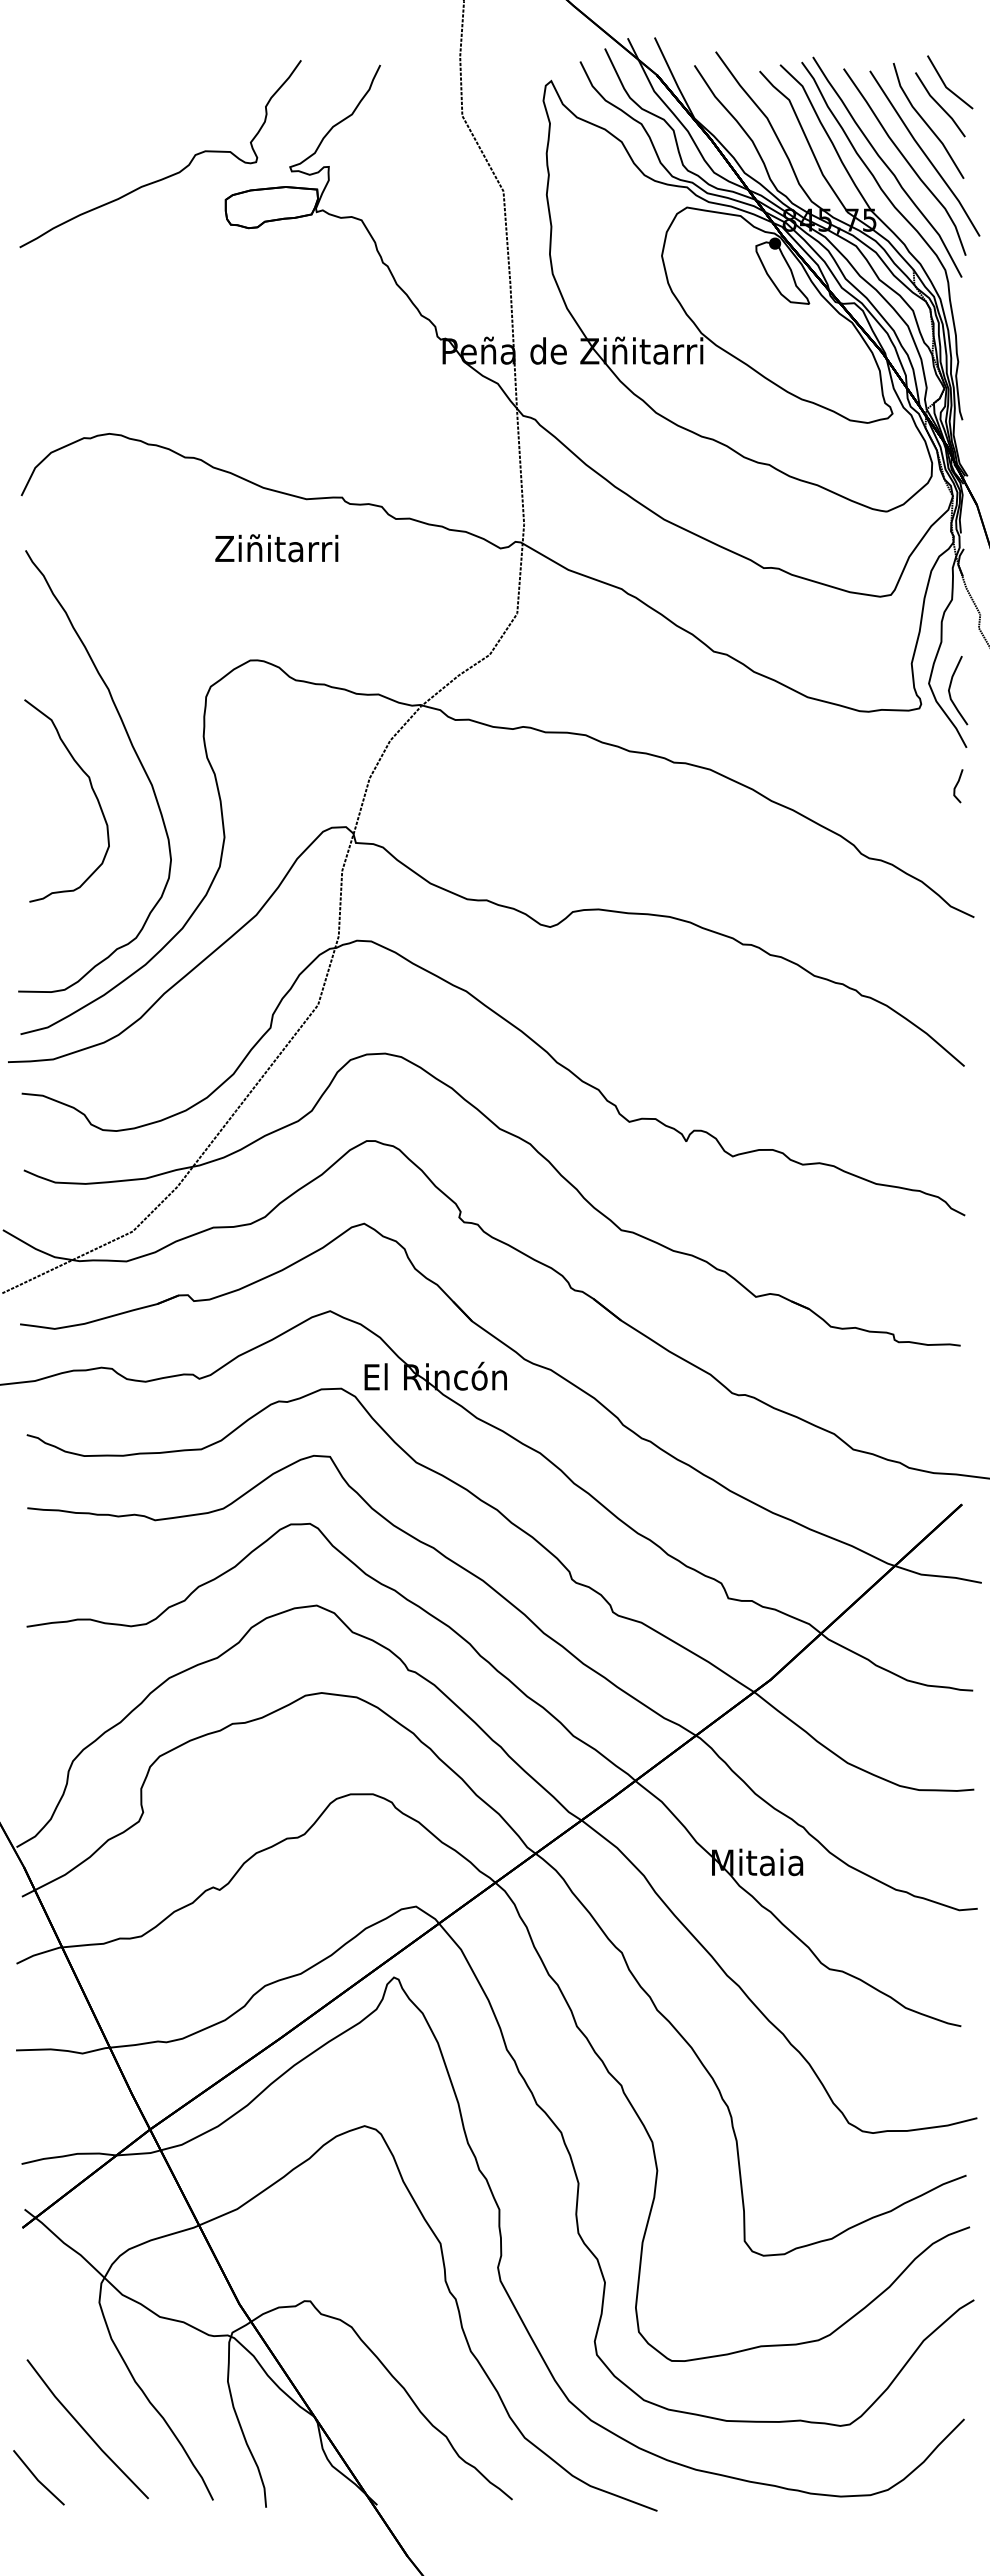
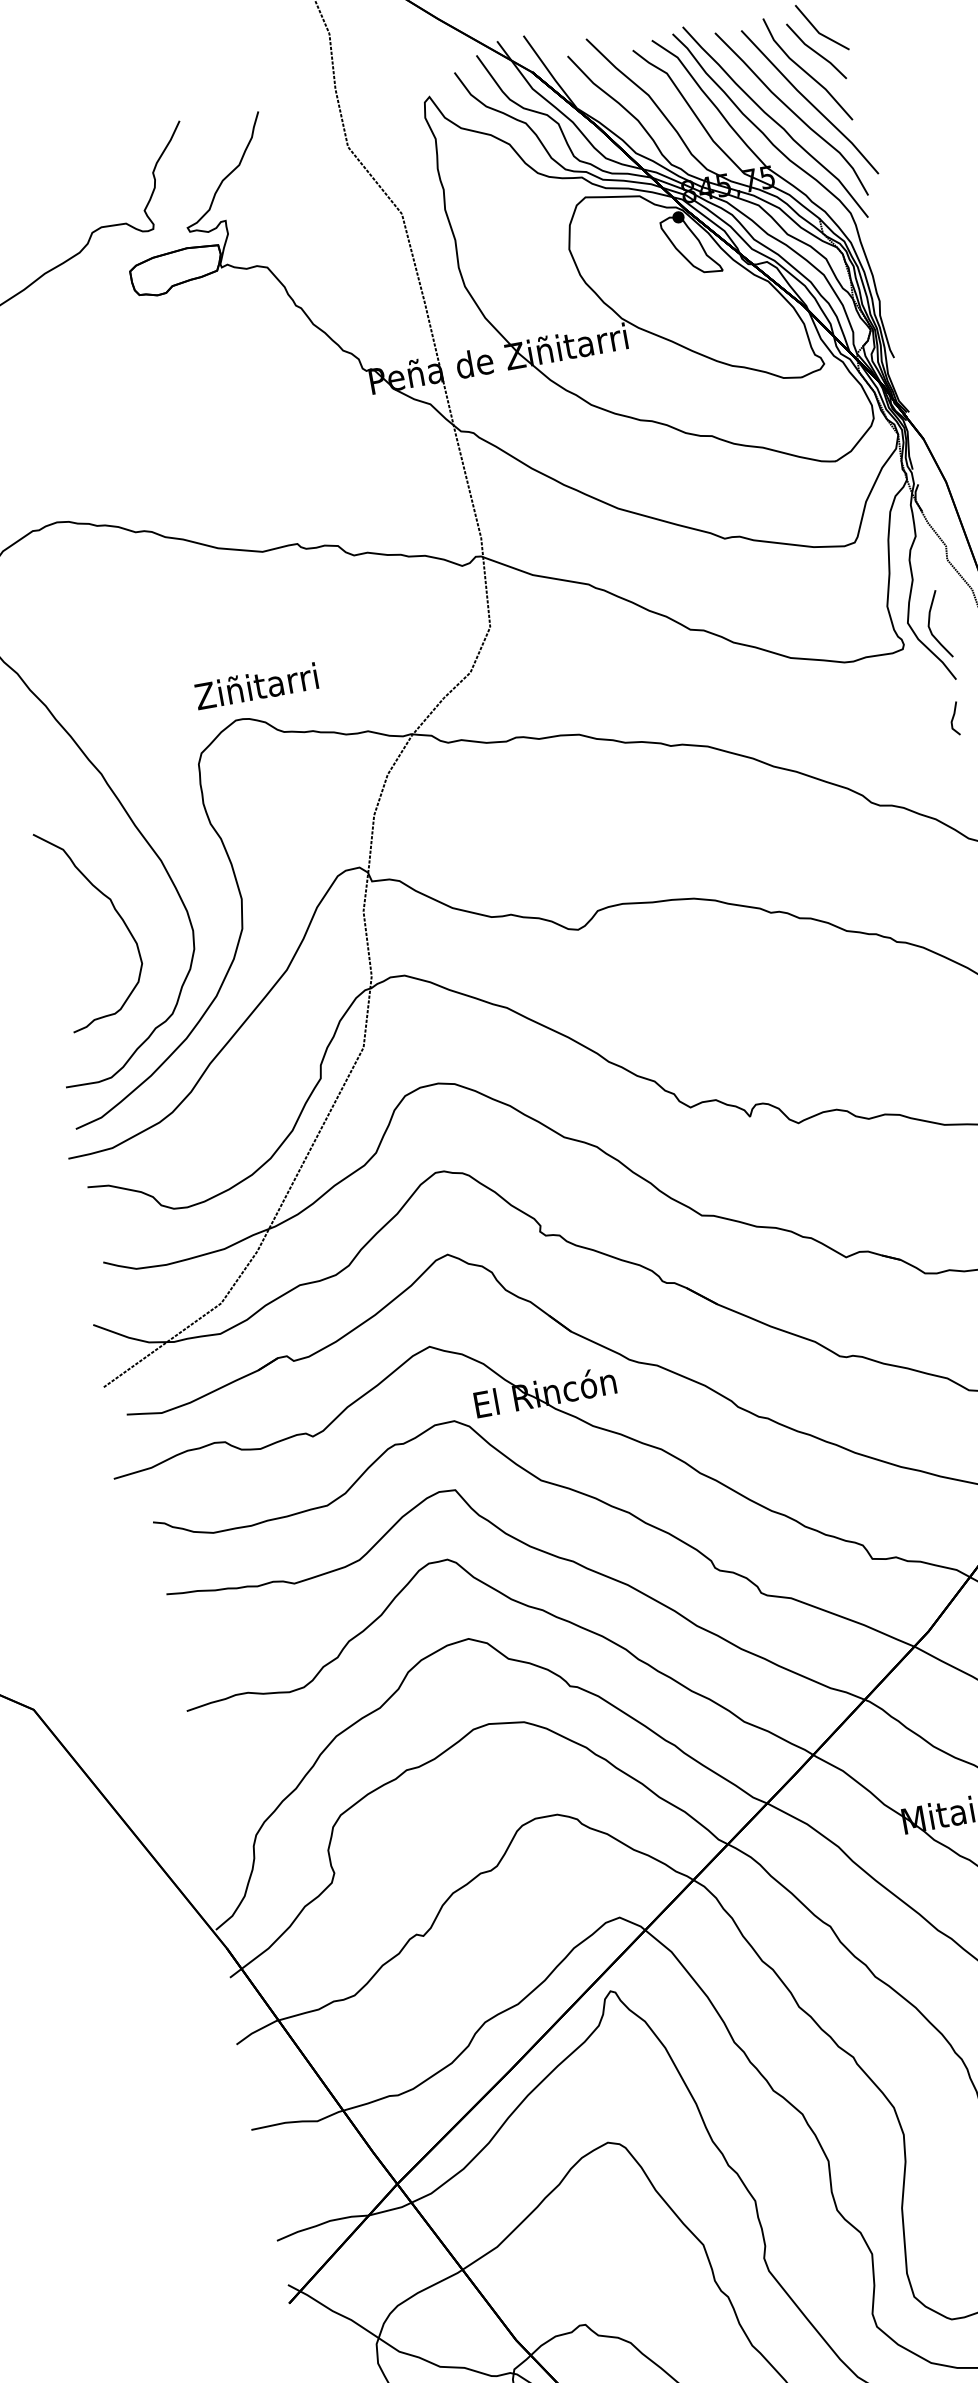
text: (276, 548) -> (256, 686), moved
curve: (91, 789) -> (114, 910), moved

